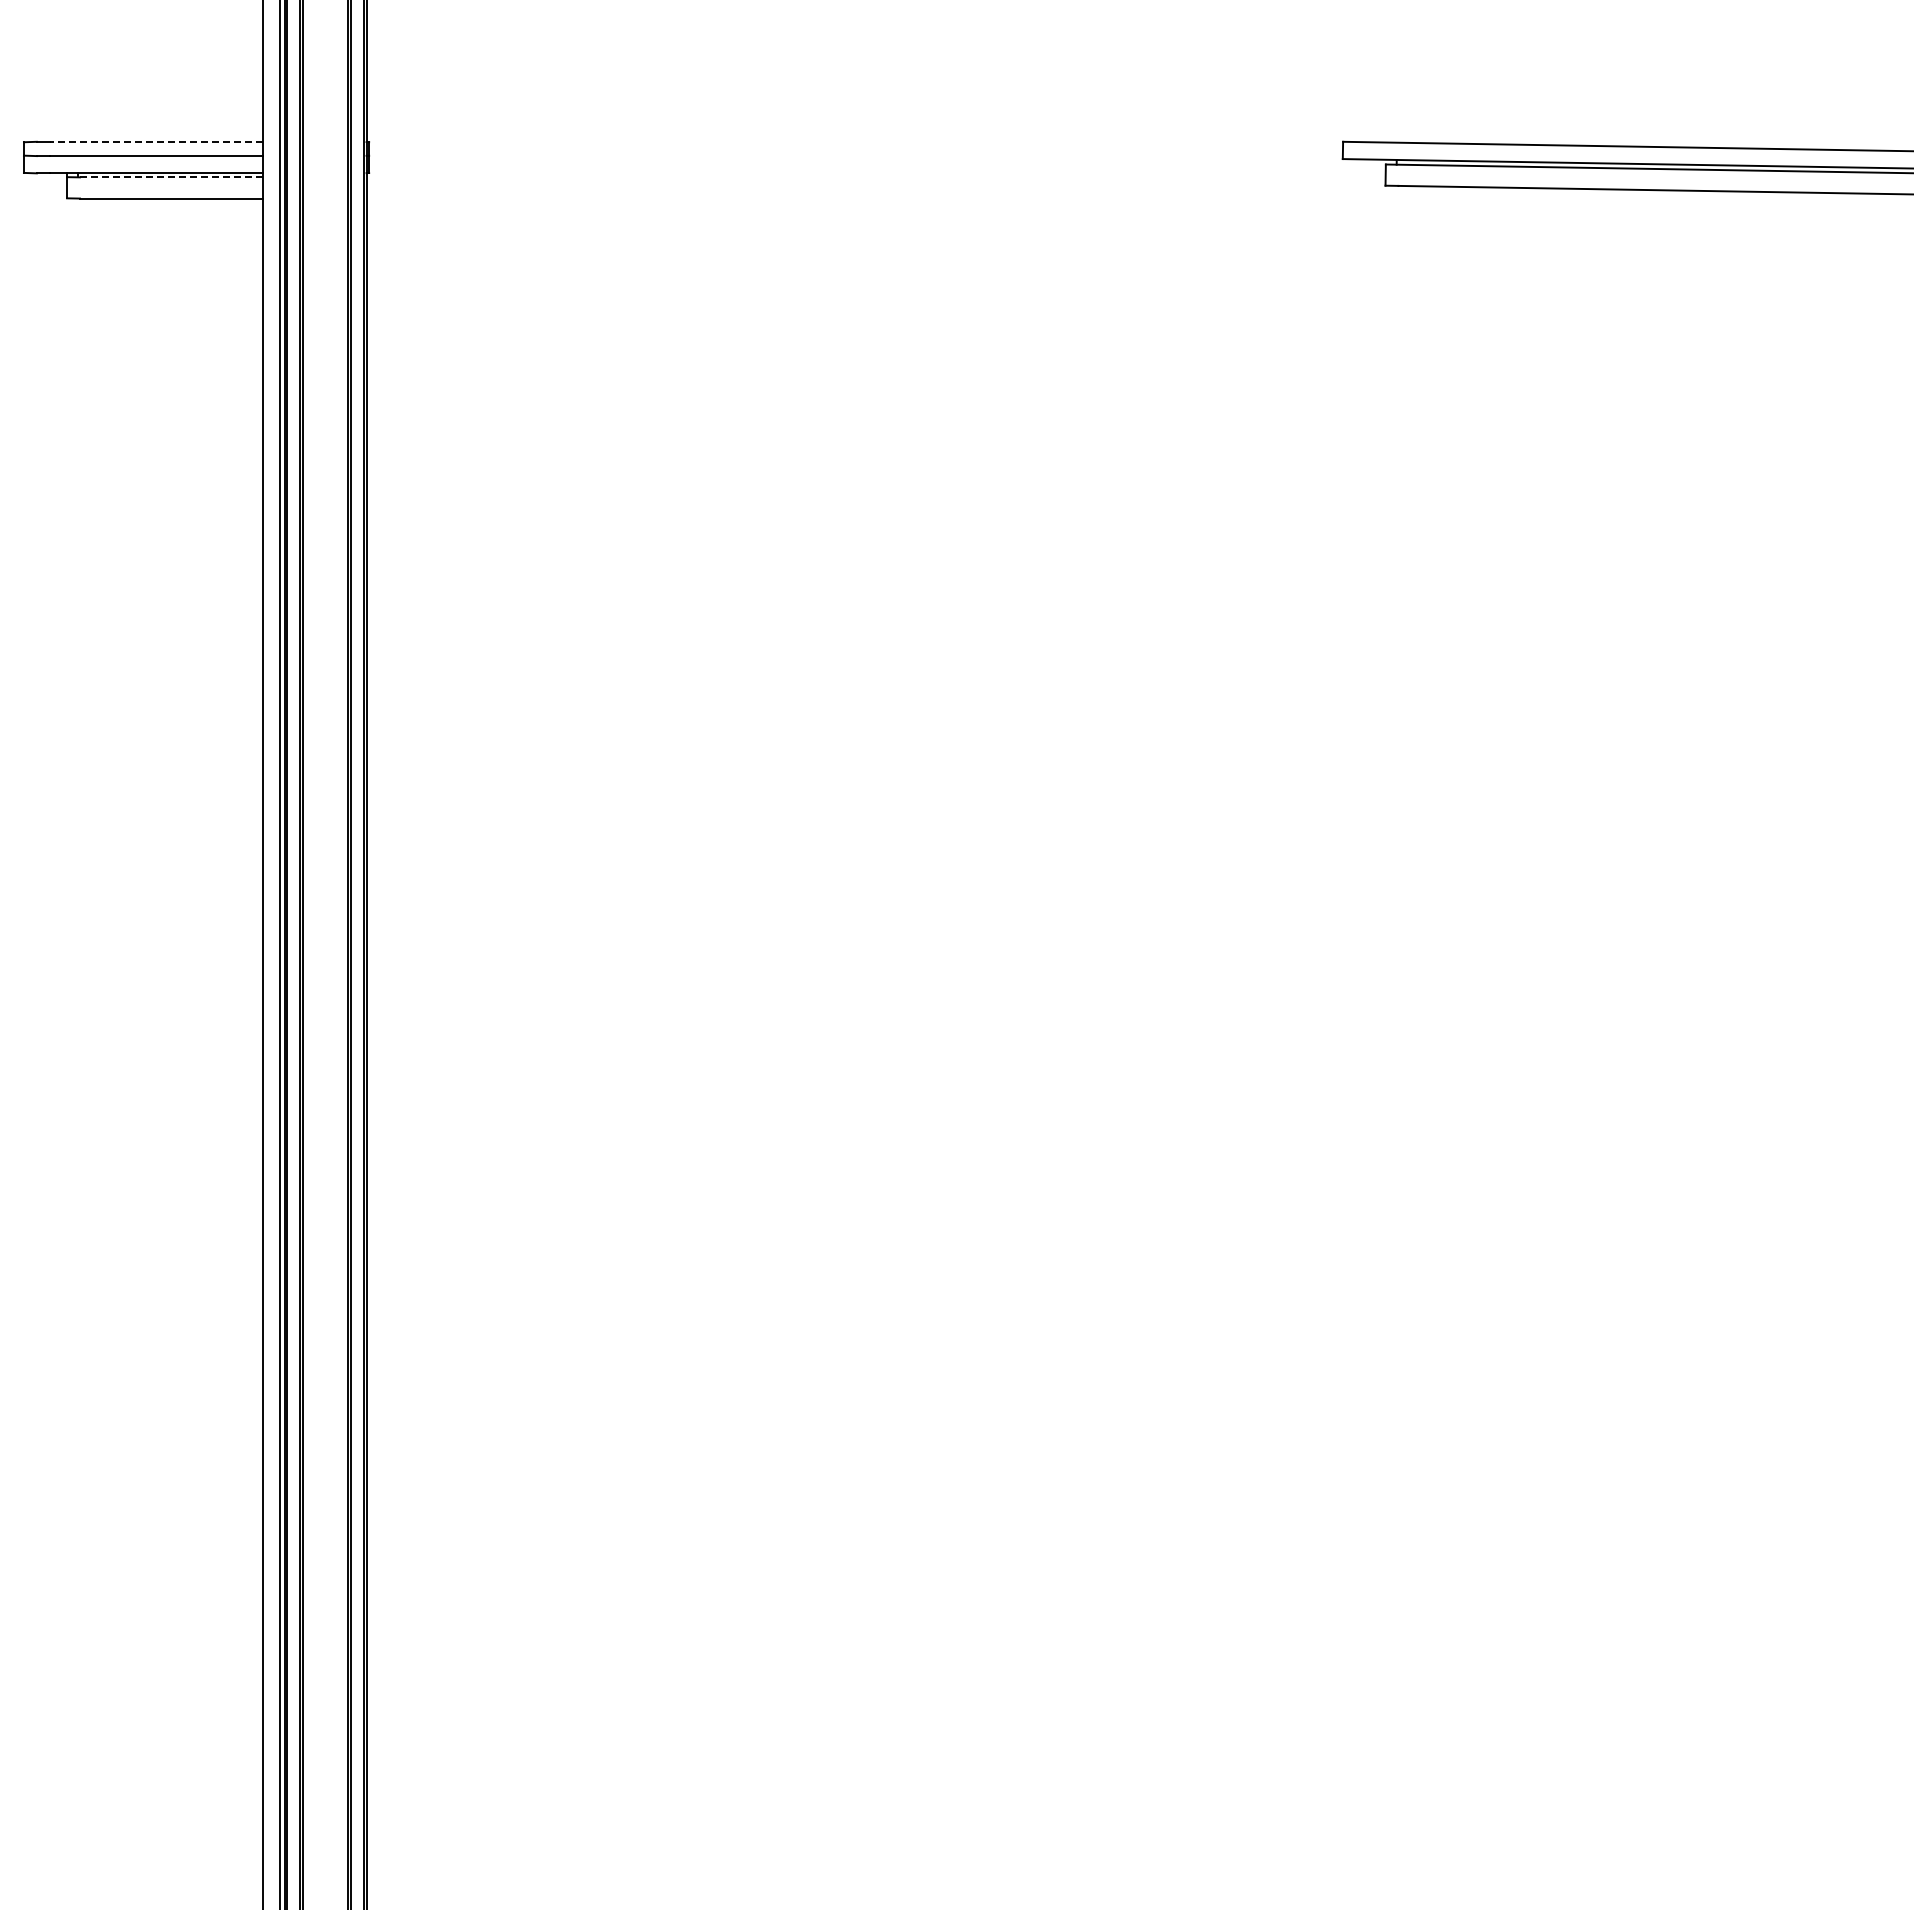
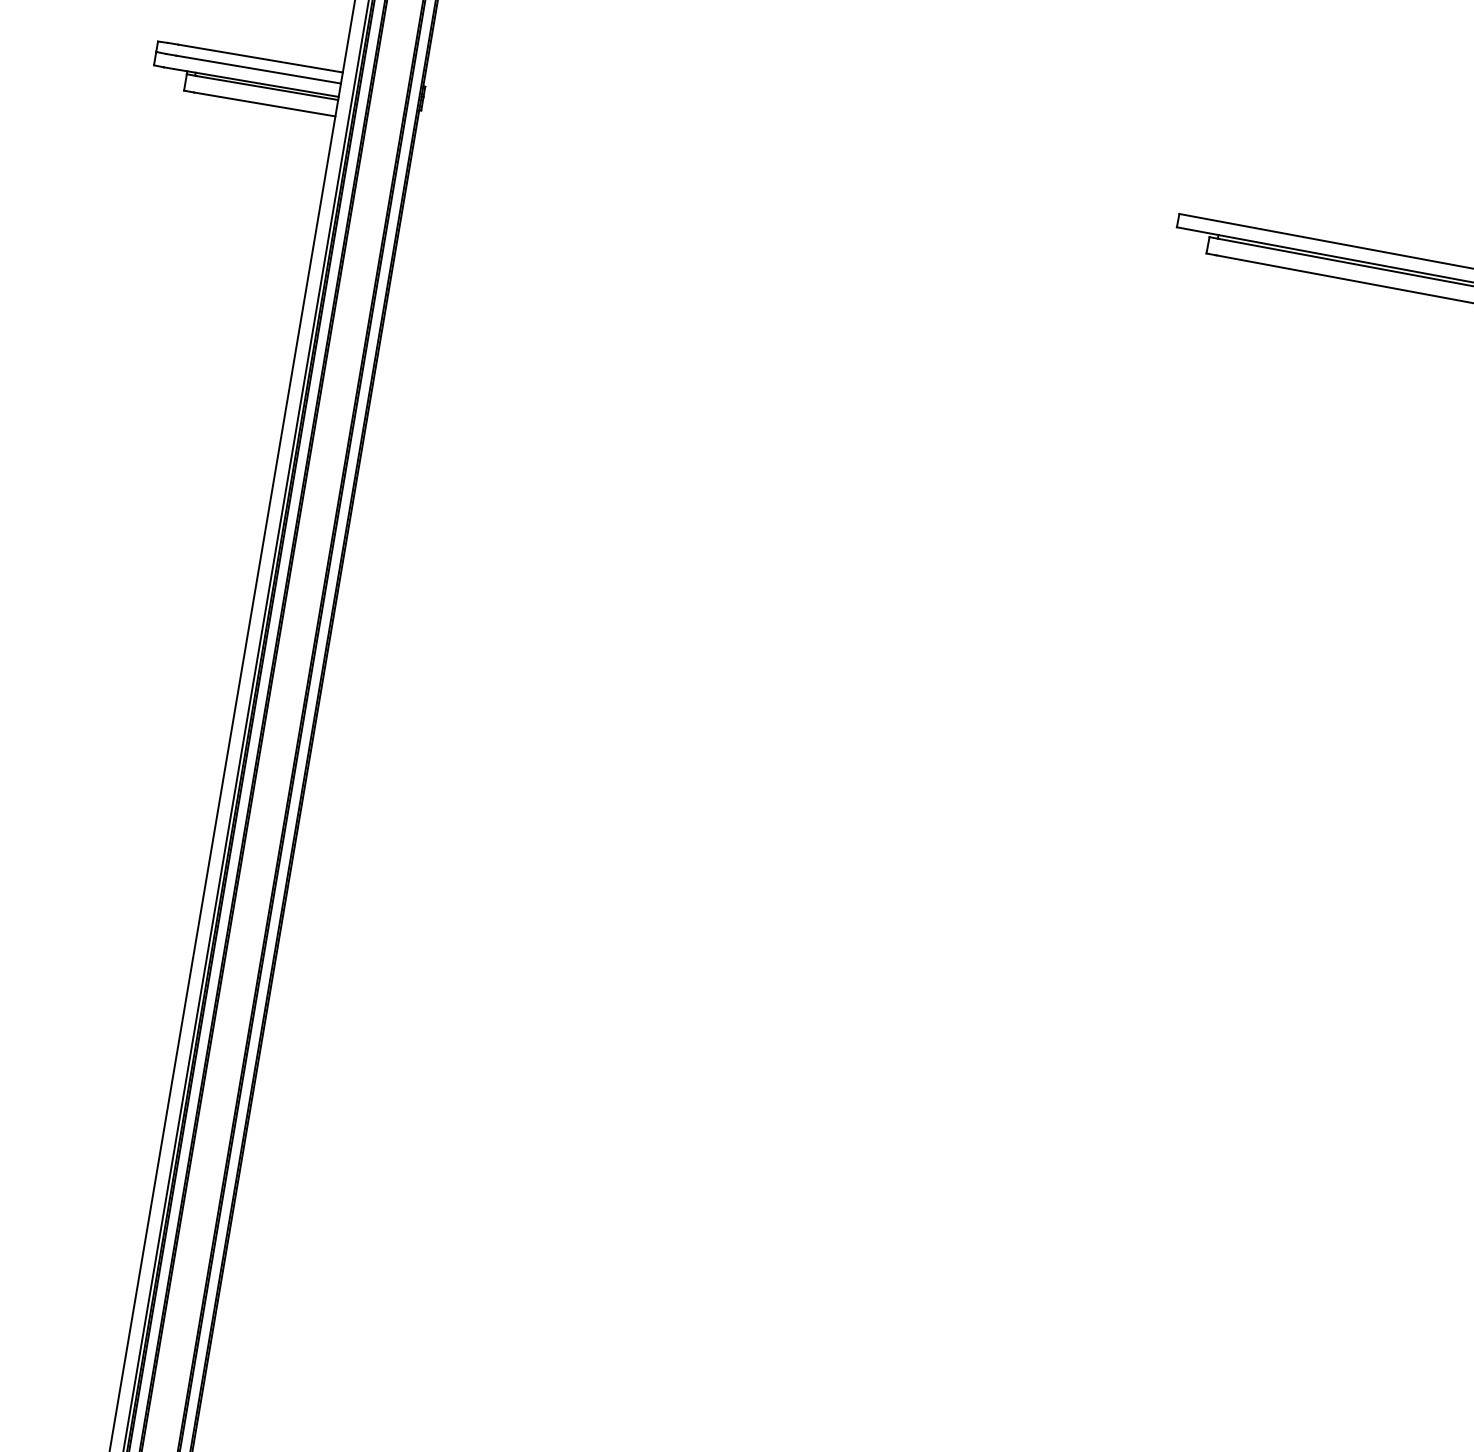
line: (155, 141) -> (259, 58), dashed -> solid
line: (171, 177) -> (267, 88), dashed -> solid

